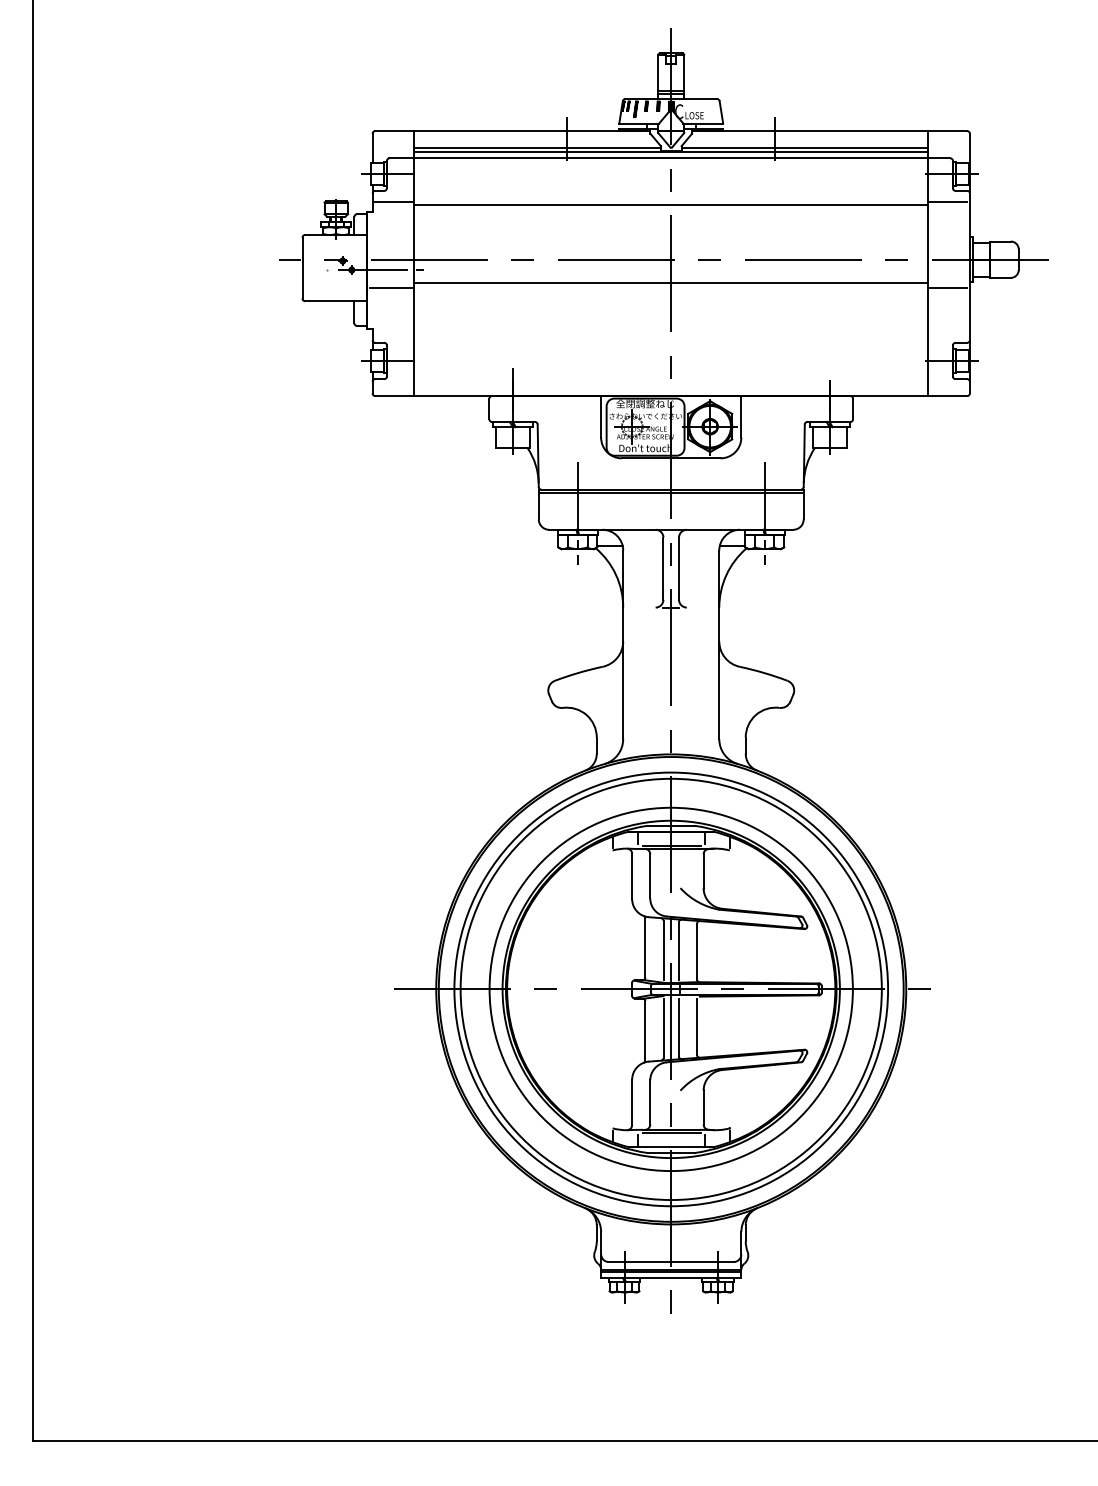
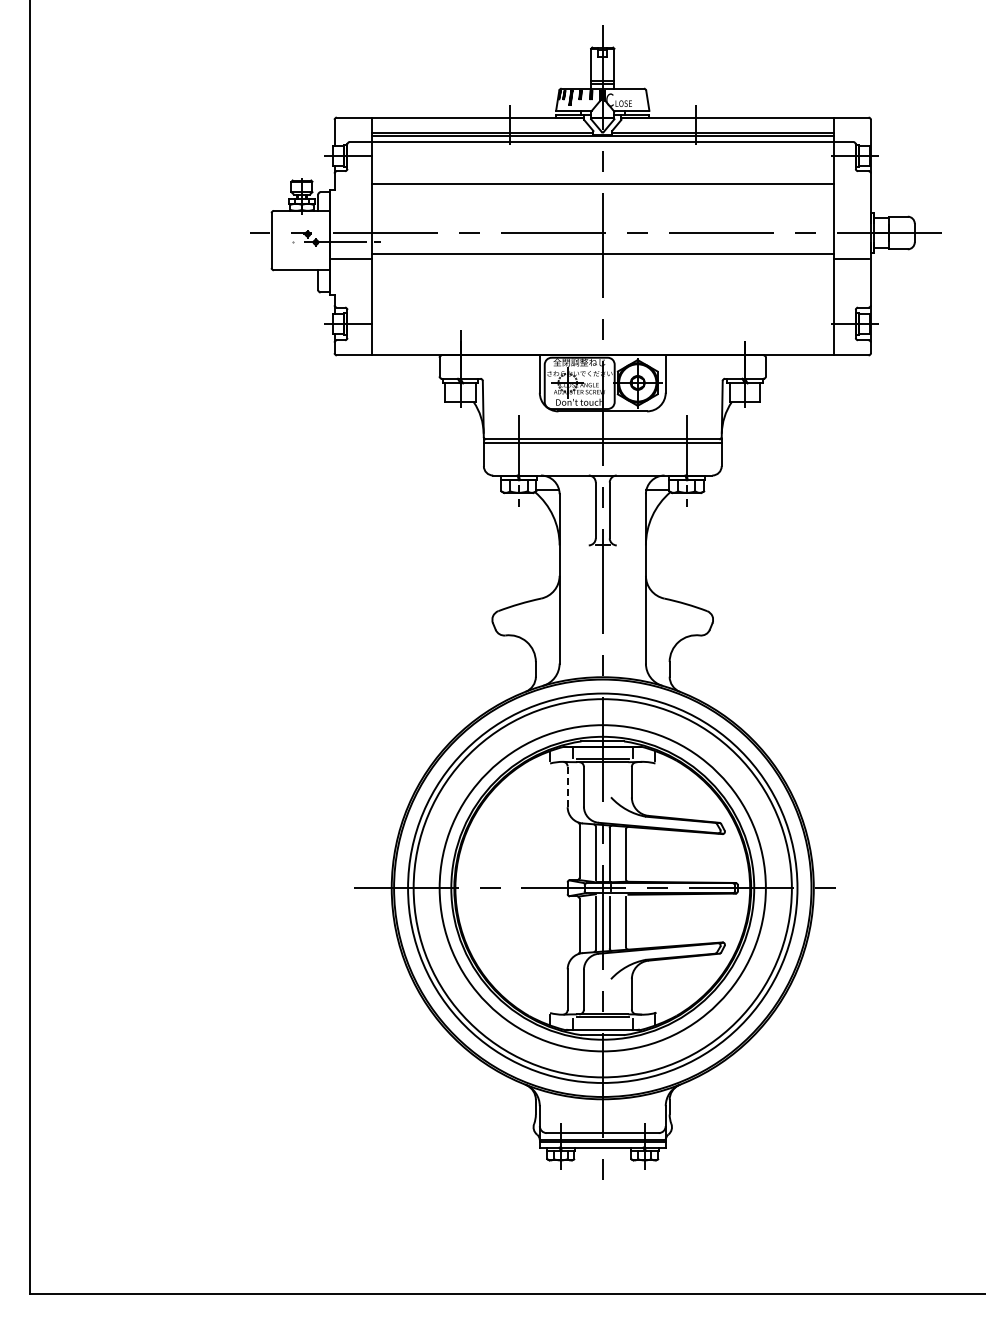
line: (393, 202) -> (353, 181), removed
line: (947, 202) -> (850, 181), removed
line: (631, 877) -> (567, 787), solid -> dashed

